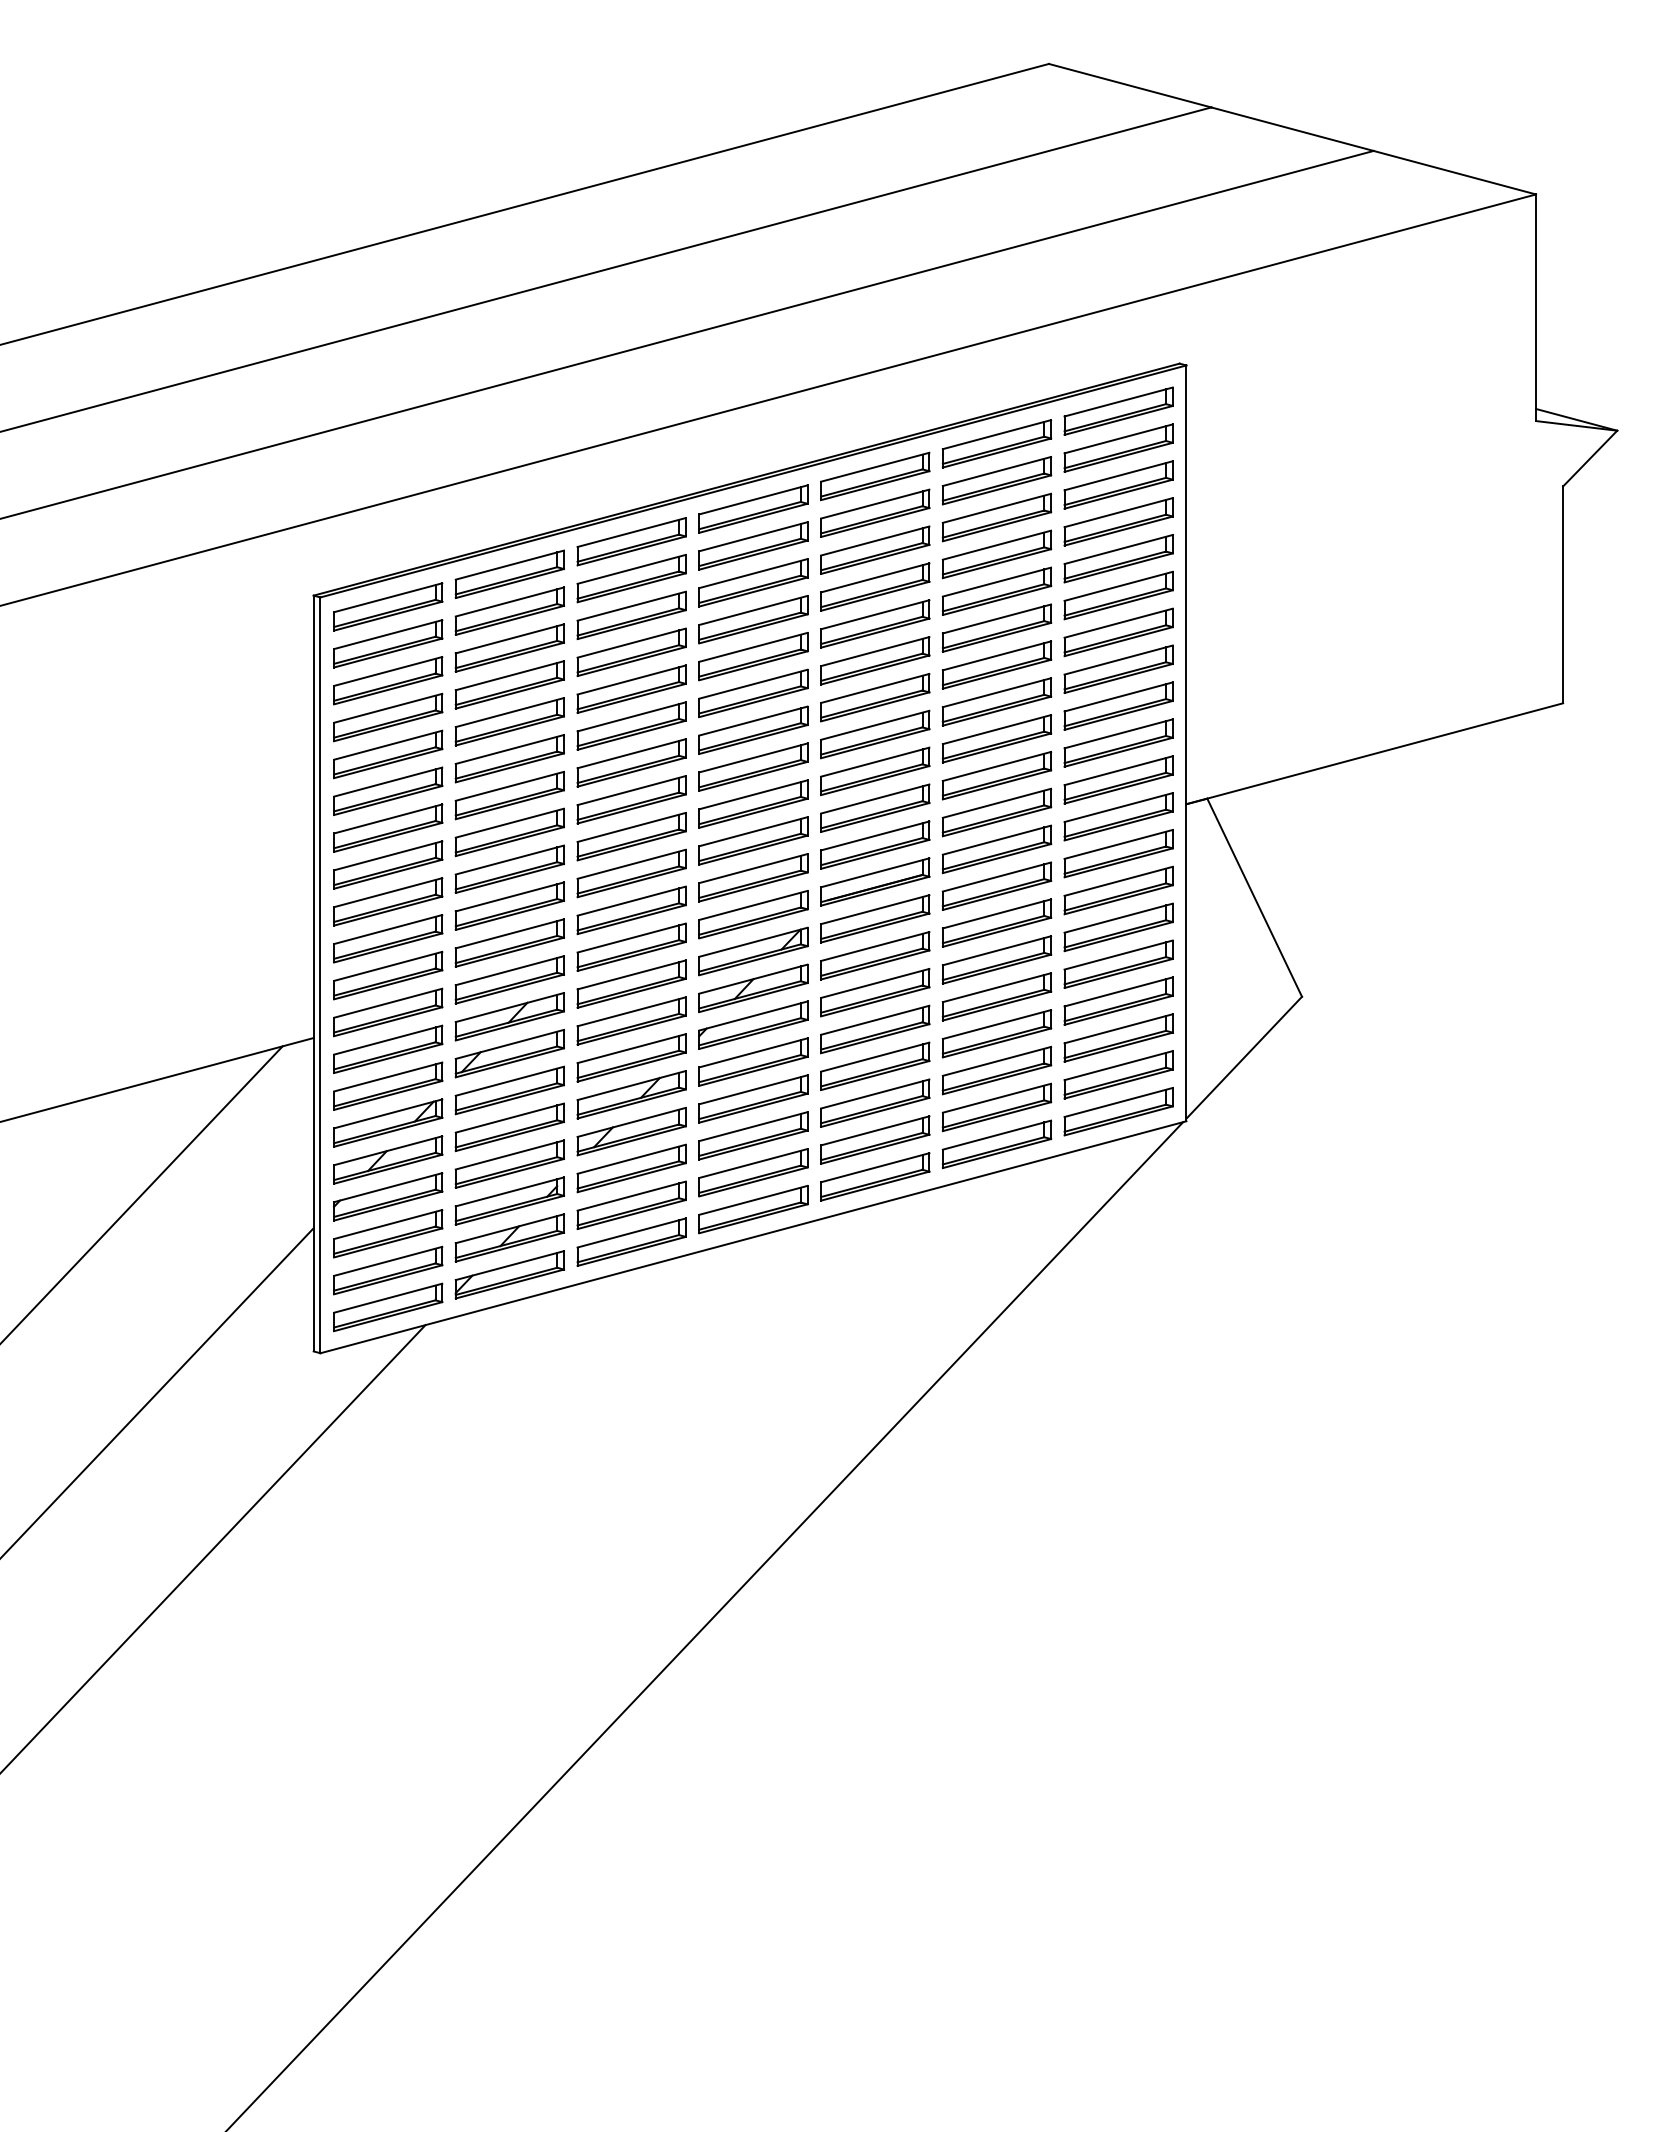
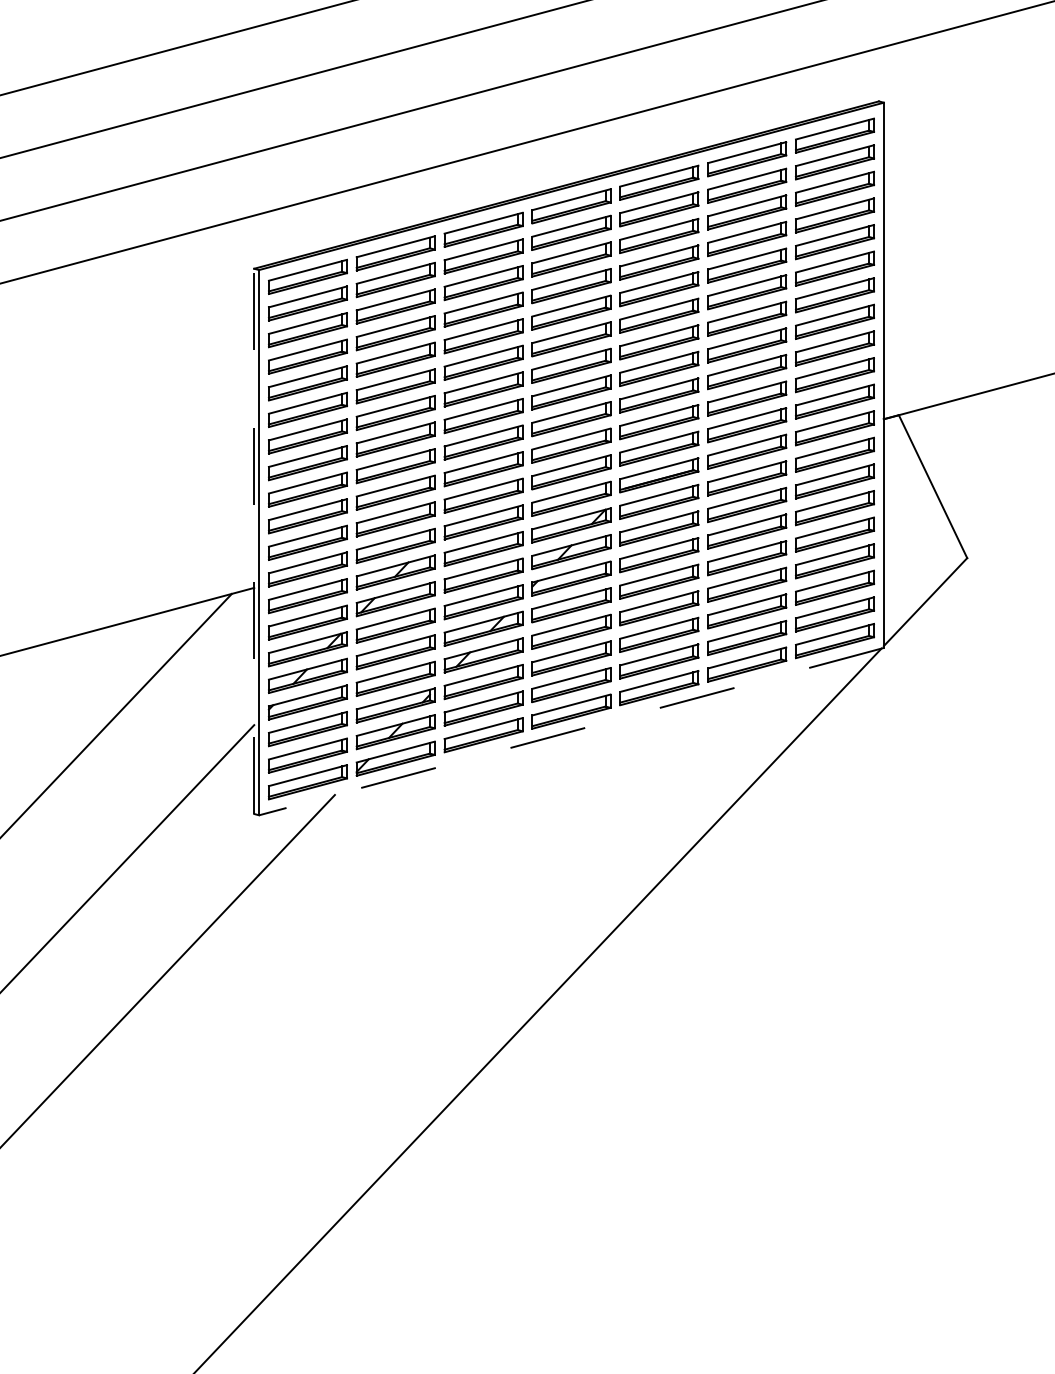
line: (313, 973) -> (254, 541), solid -> dashed
line: (752, 1237) -> (570, 731), solid -> dashed

